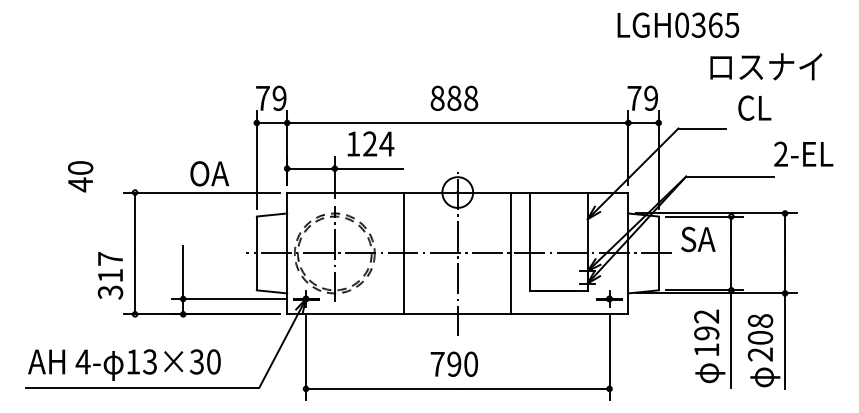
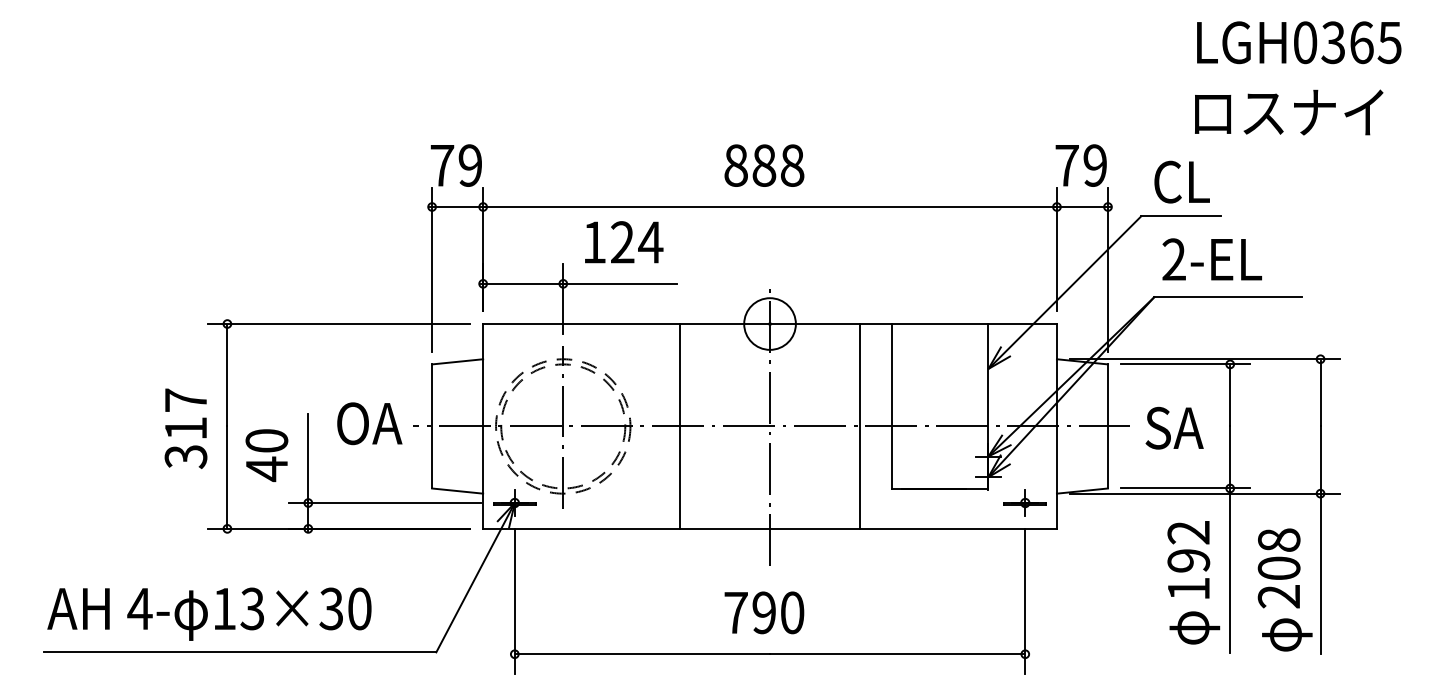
text: (678, 24) -> (1299, 41), moved
text: (754, 107) -> (1181, 181), moved
text: (803, 153) -> (1211, 258), moved
text: (209, 173) -> (369, 423), moved
text: (80, 176) -> (266, 455), moved
text: (698, 239) -> (1174, 428), moved
text: (110, 275) -> (186, 428), moved

